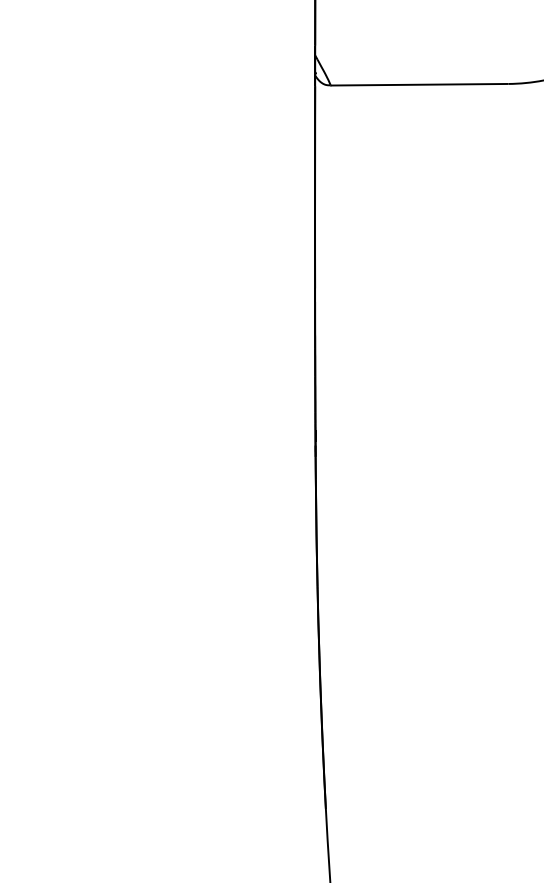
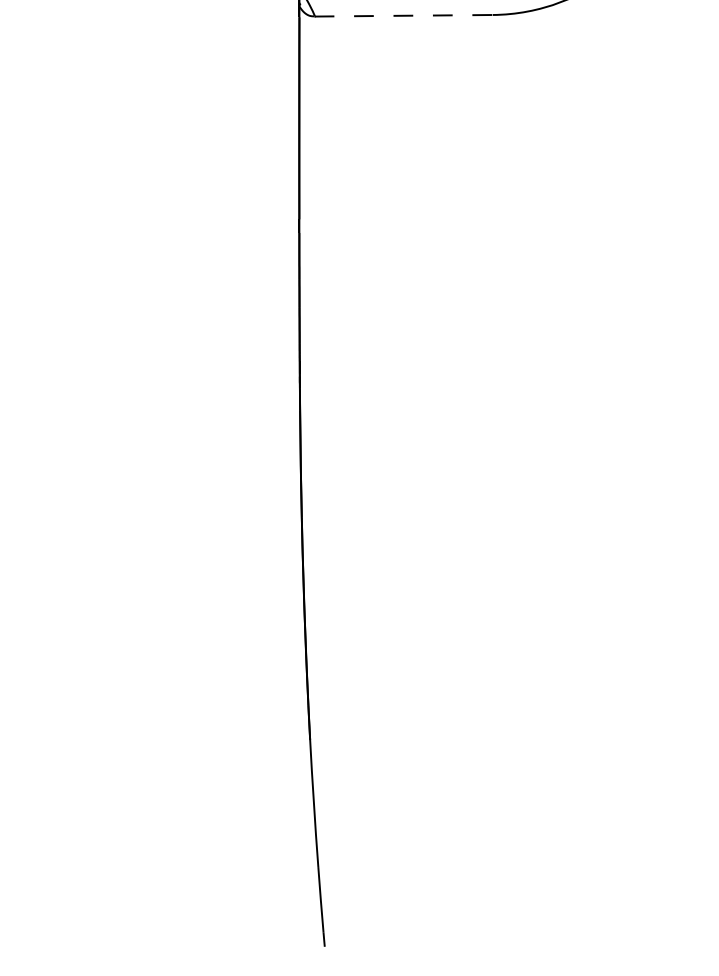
line: (419, 84) -> (403, 15), solid -> dashed

